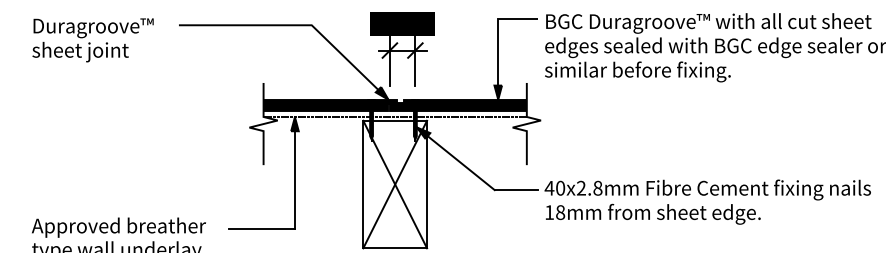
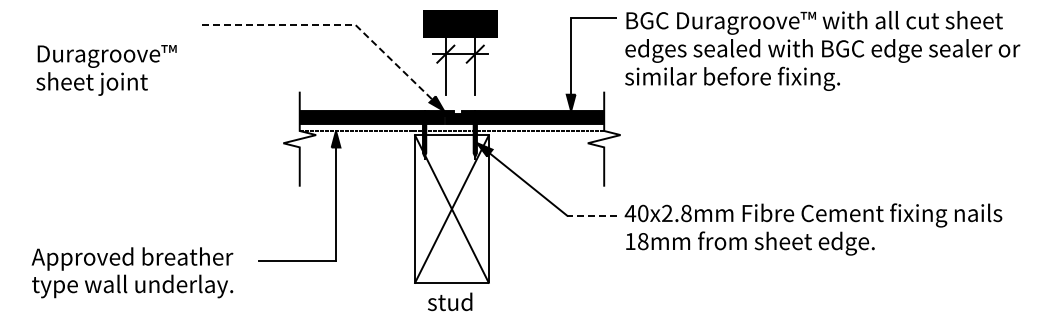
line: (299, 24) -> (341, 24), solid -> dashed
text: (93, 40) -> (106, 70), moved
line: (515, 190) -> (591, 215), solid -> dashed

